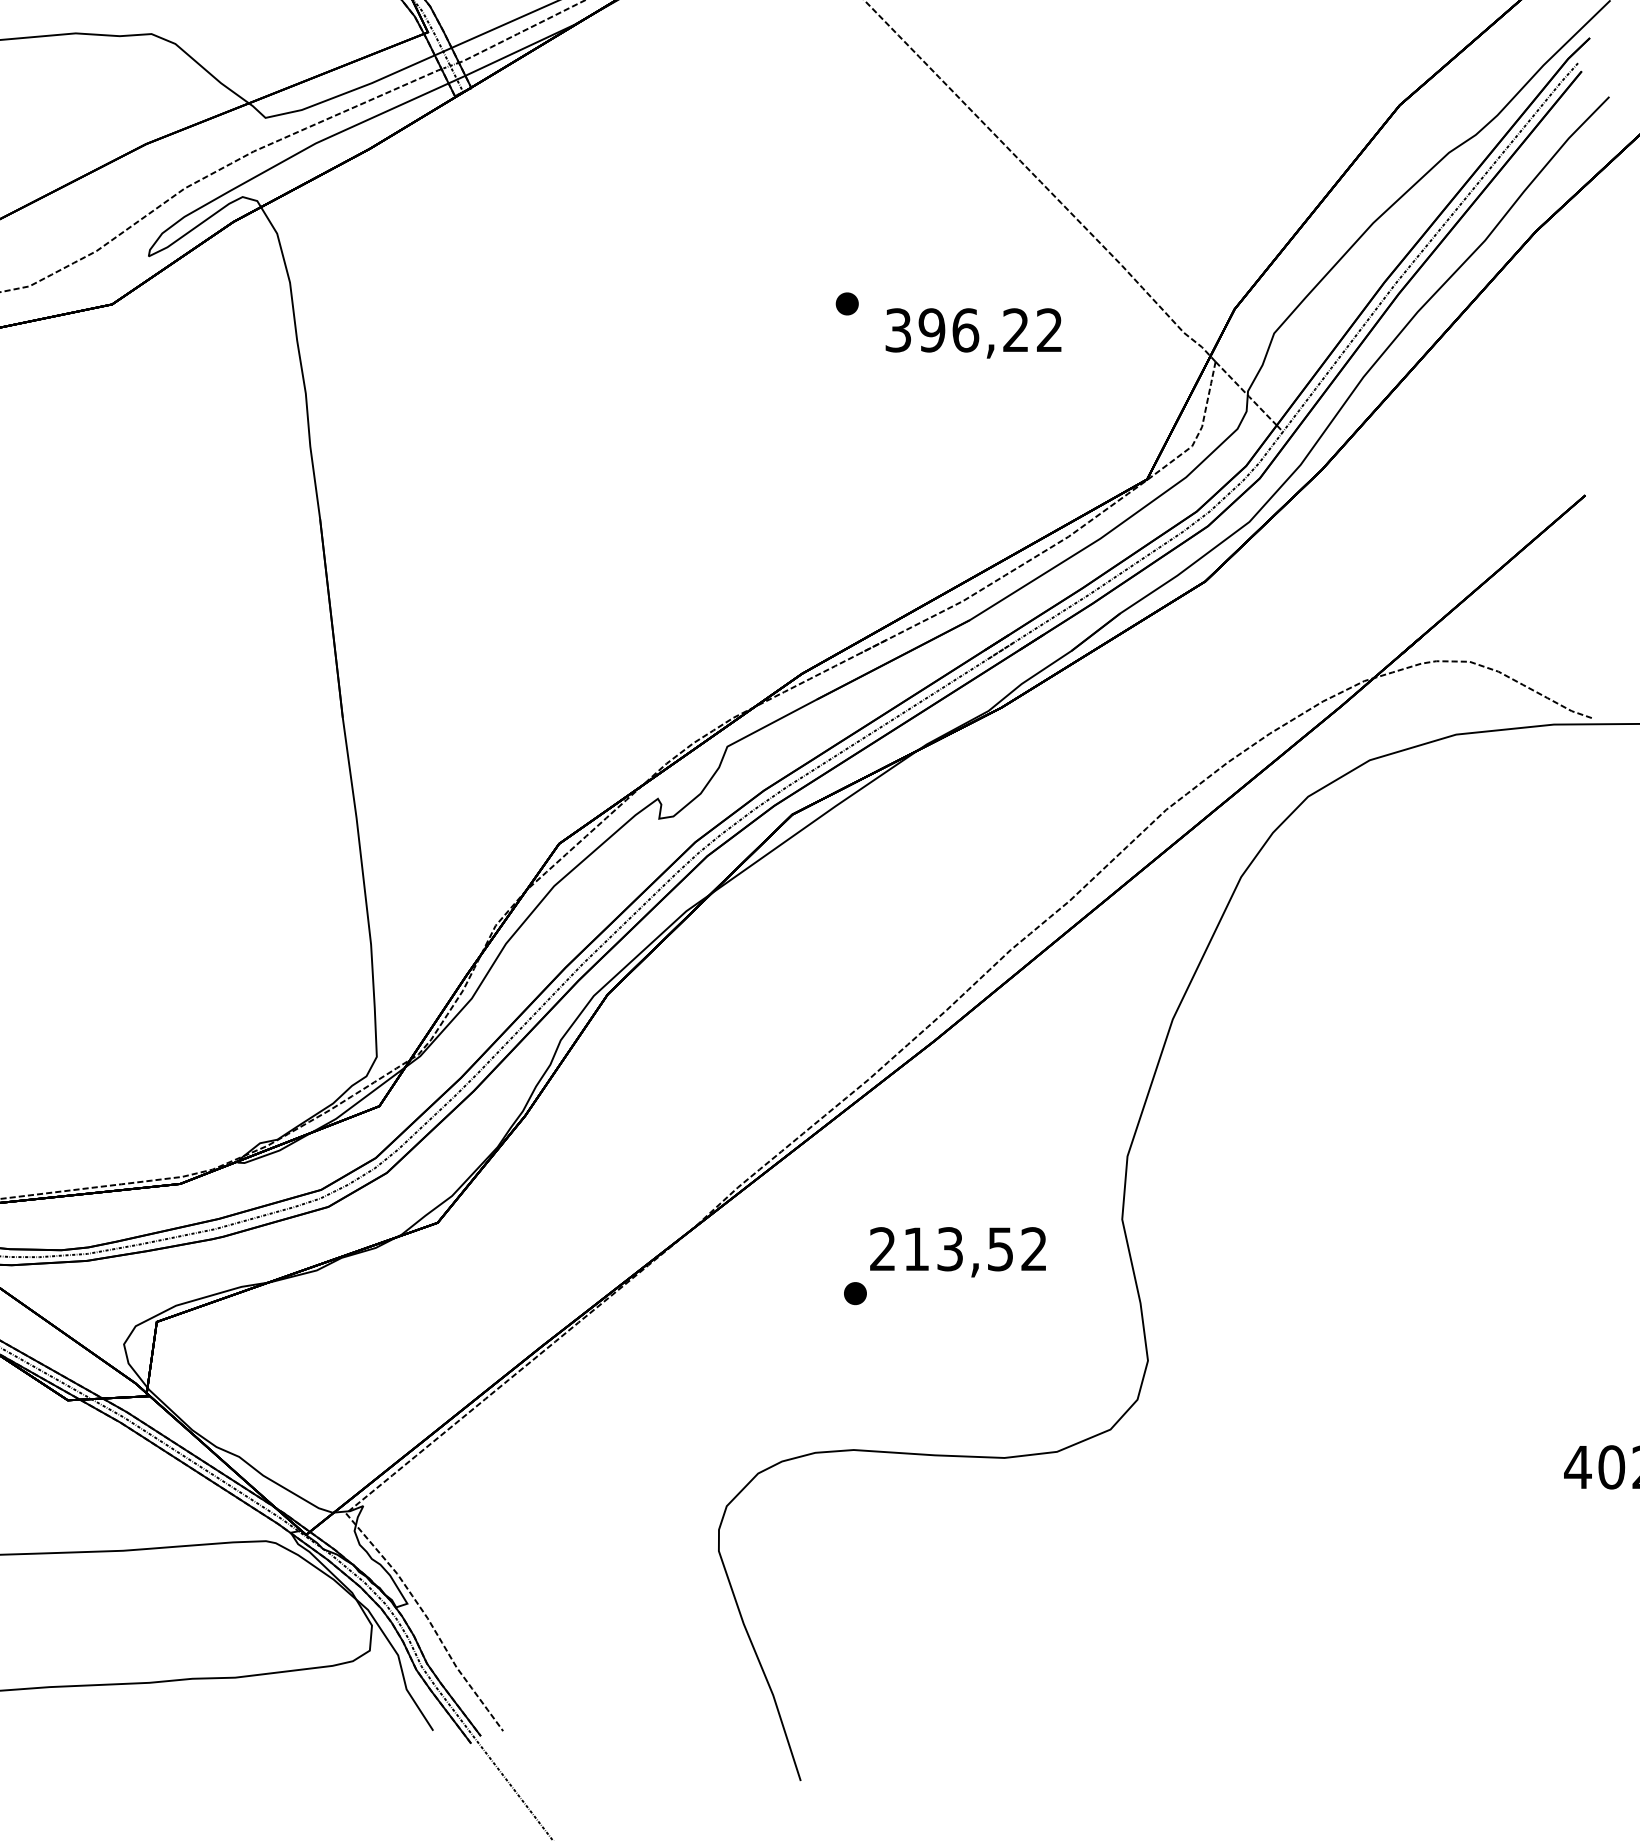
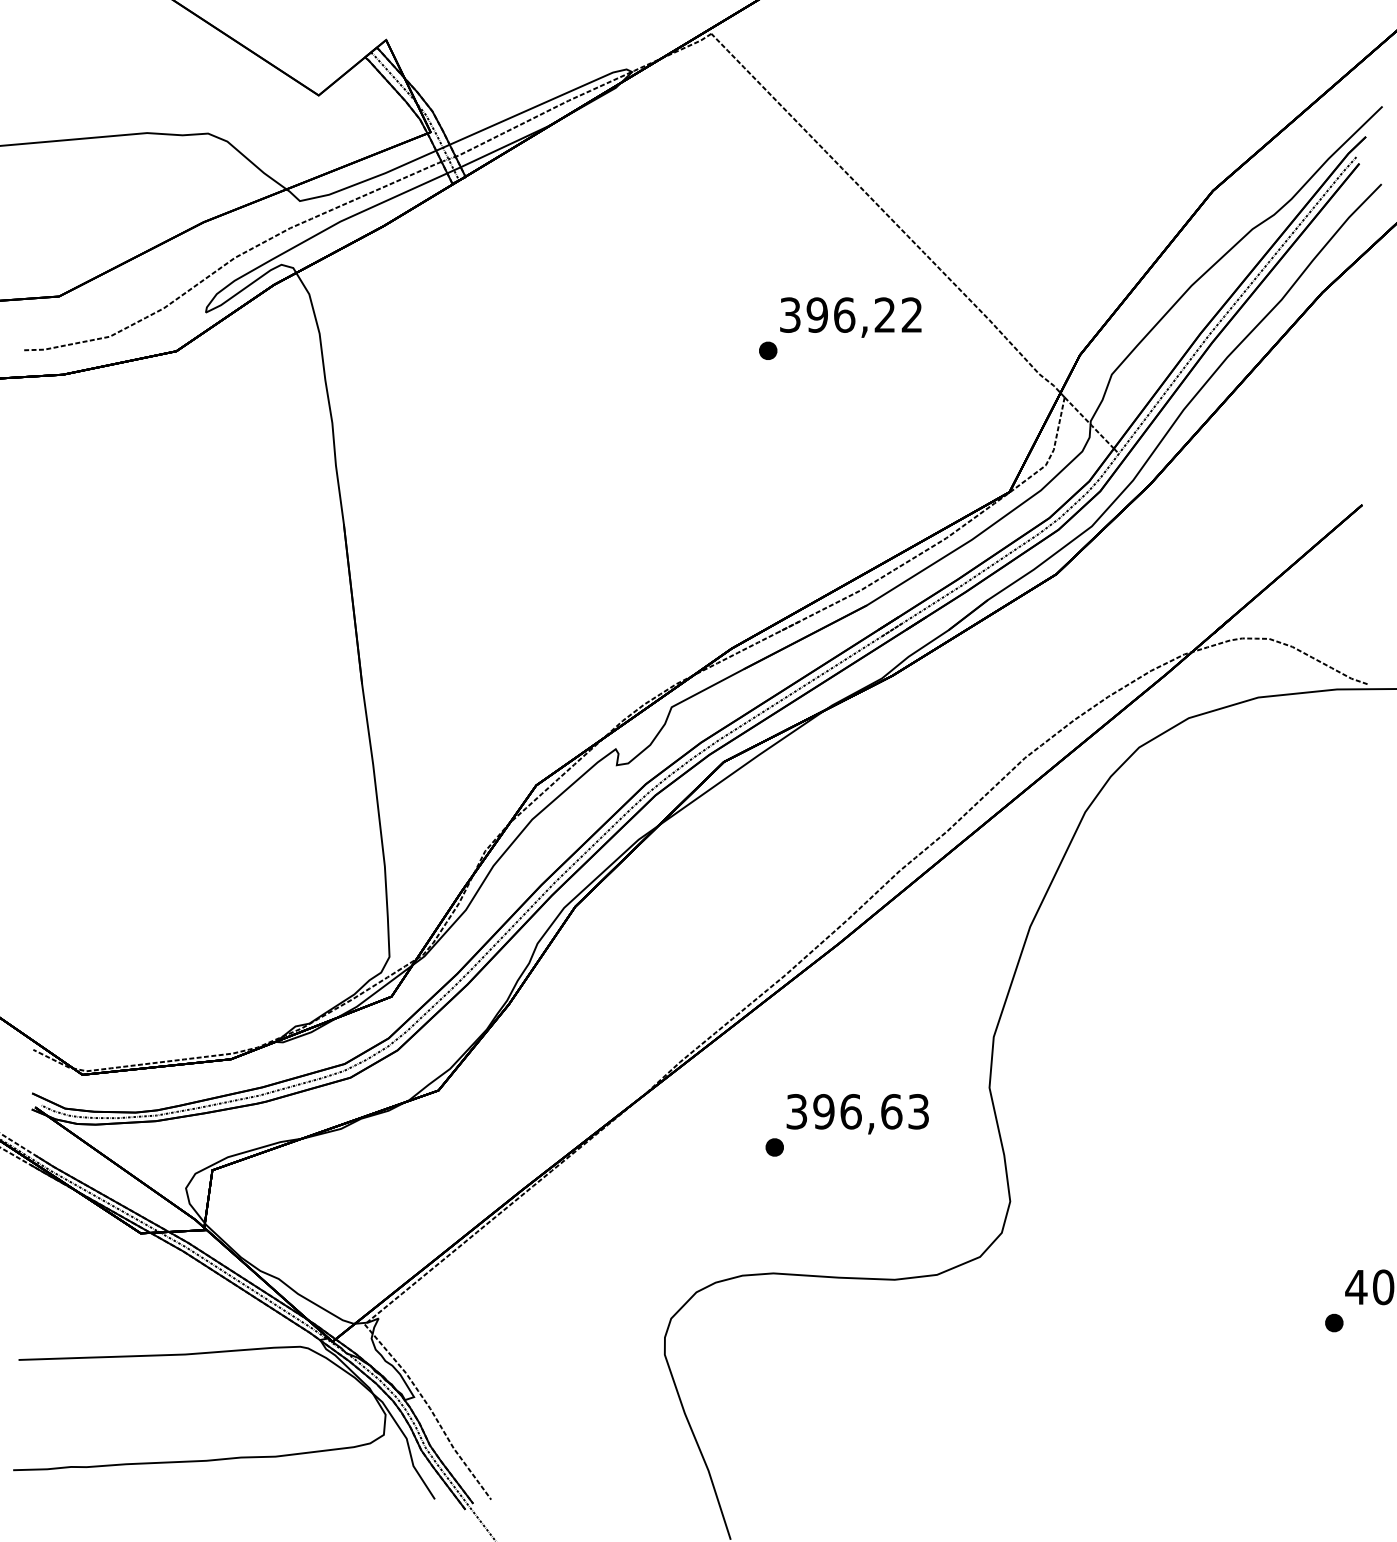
text: (973, 333) -> (850, 317), moved
text: (958, 1248) -> (857, 1111), 213,52 -> 396,63
part: (1550, 1511) -> (1334, 1322), added

